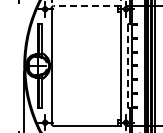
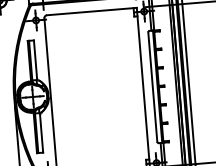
line: (87, 6) -> (92, 12), dashed -> solid
line: (127, 65) -> (152, 86), dashed -> solid

